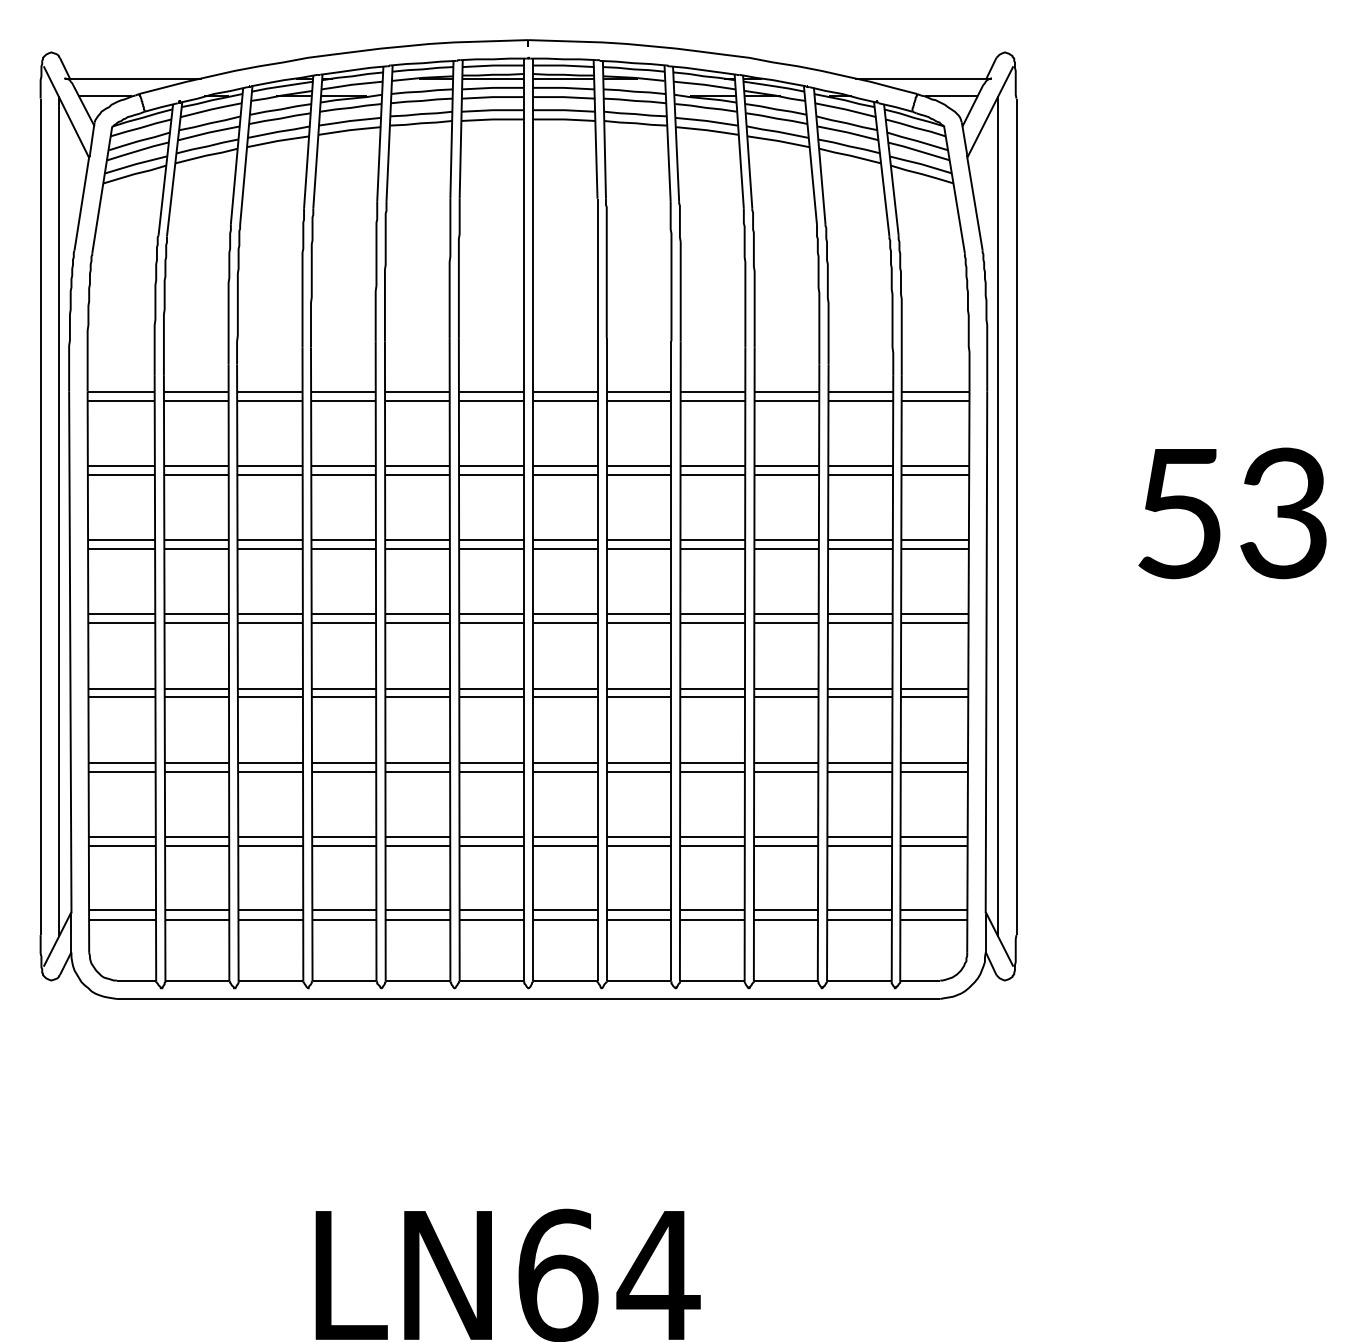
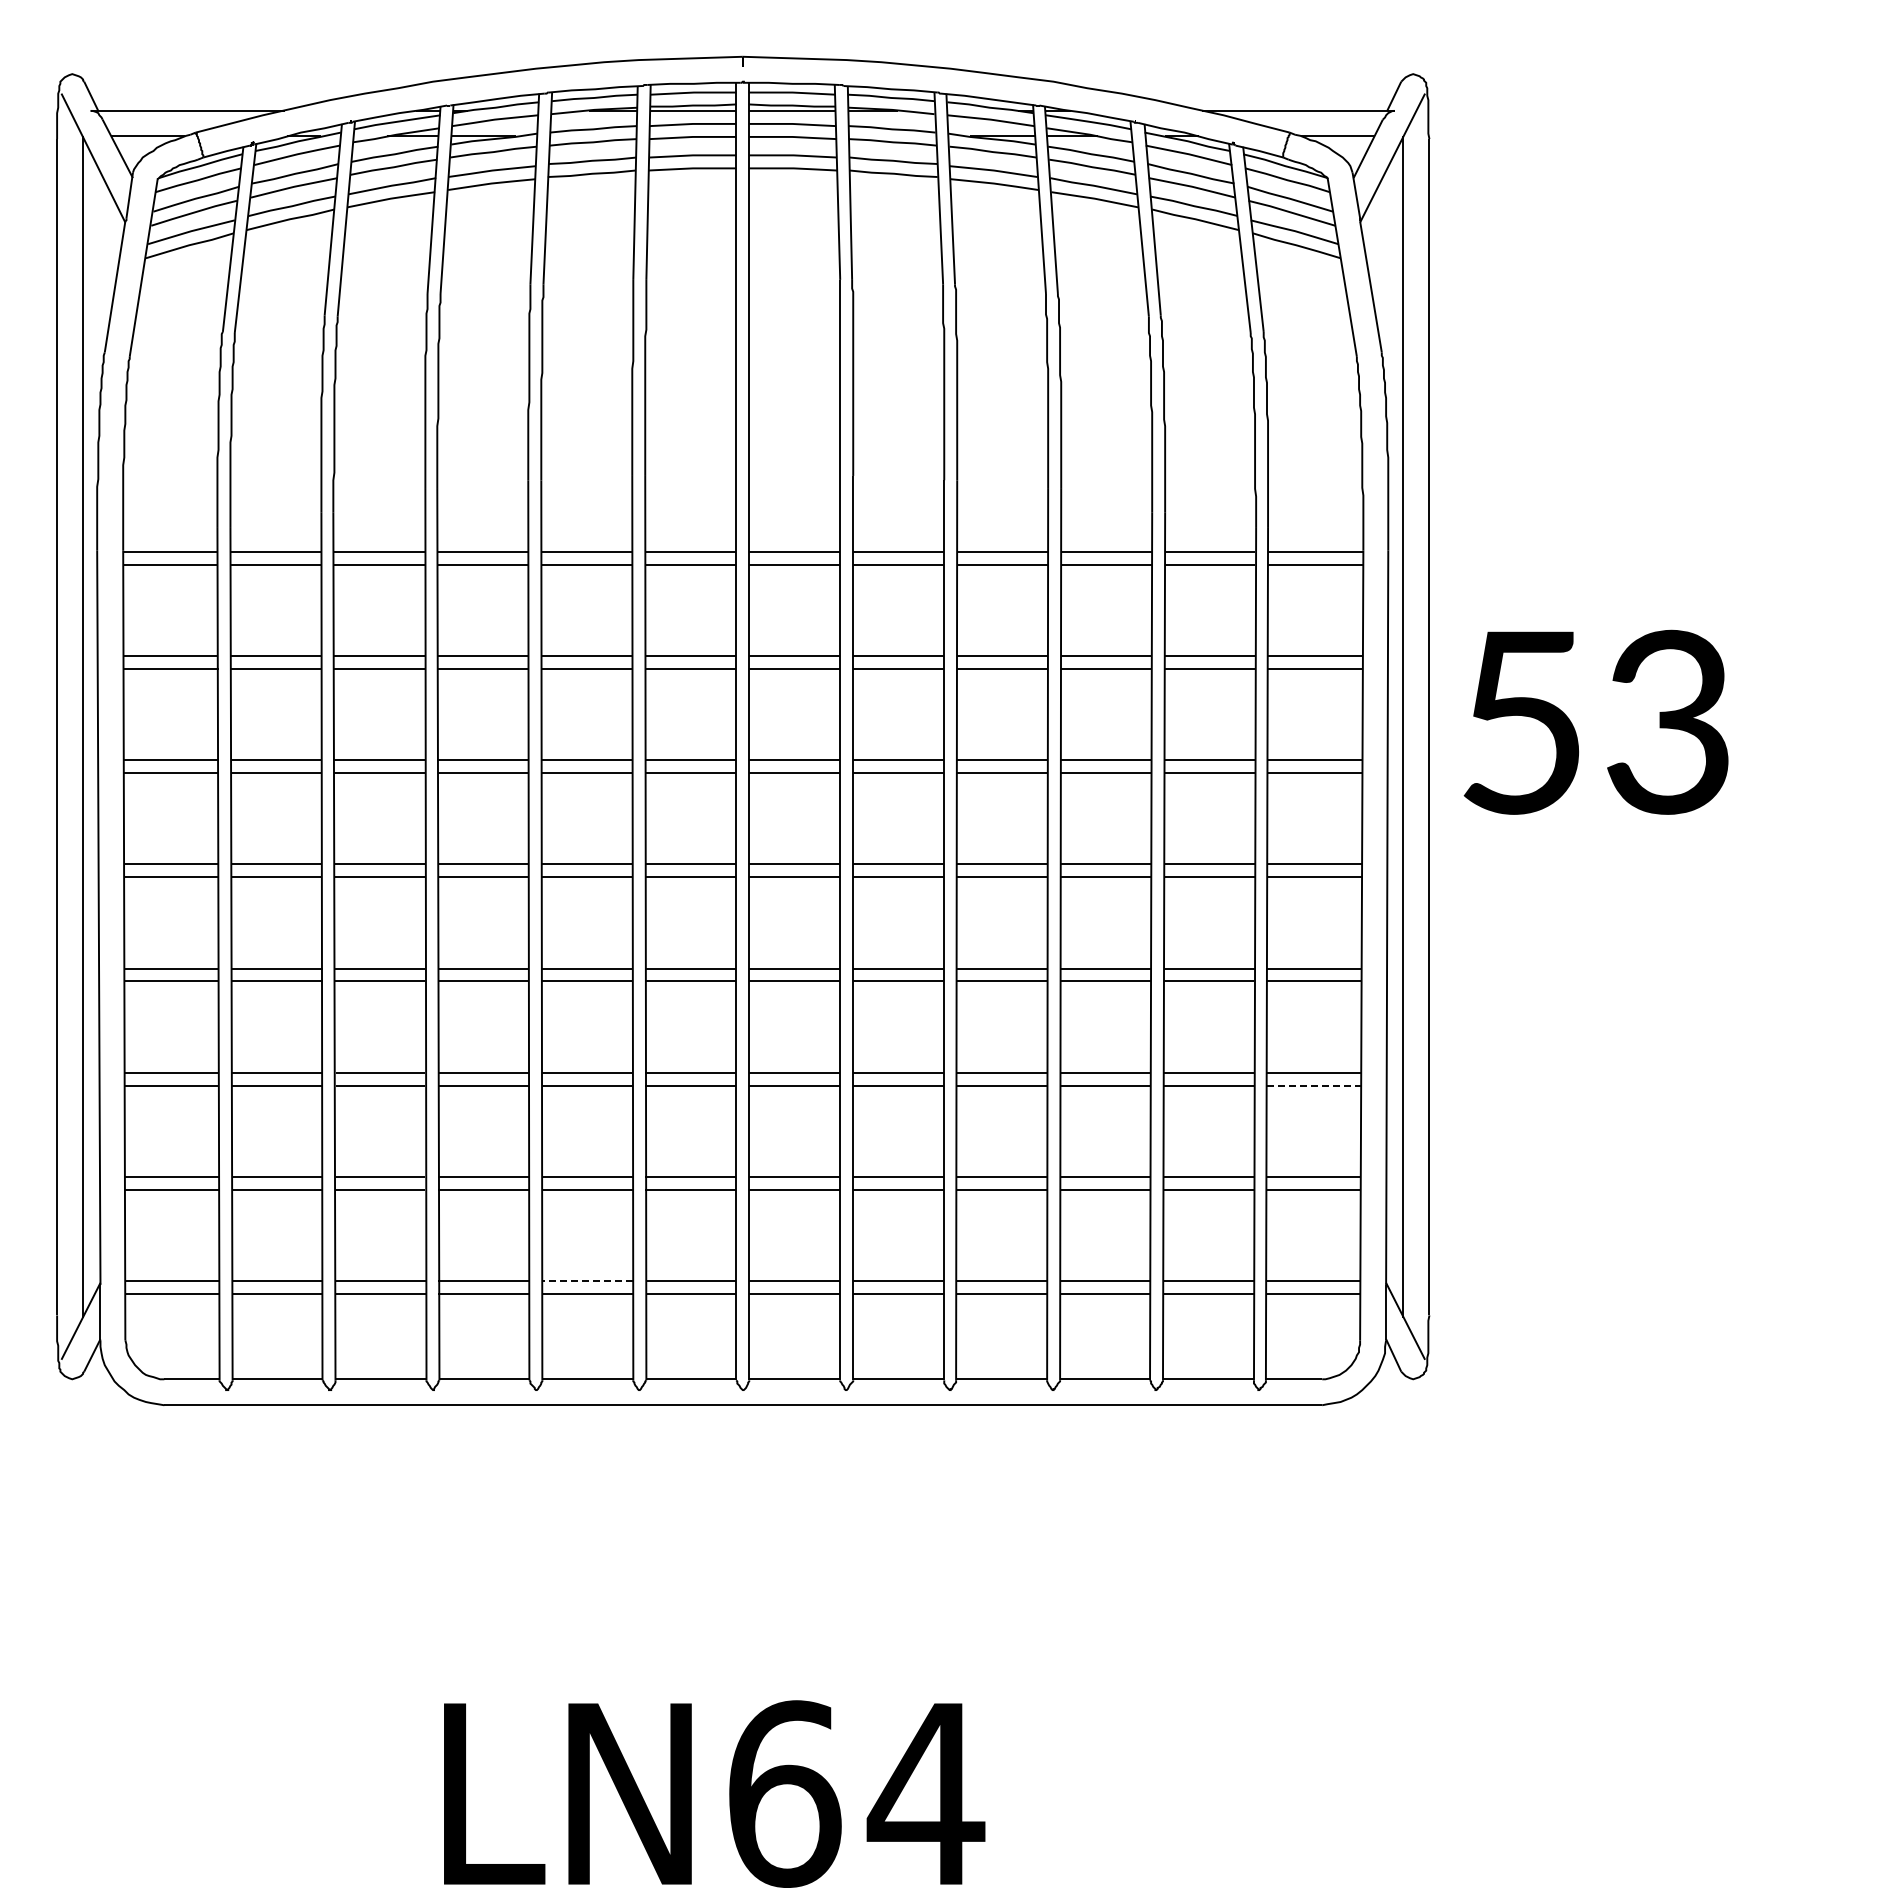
text: (1232, 512) -> (1595, 721), moved
line: (934, 771) -> (1314, 1085), solid -> dashed
line: (417, 910) -> (587, 1280), solid -> dashed

